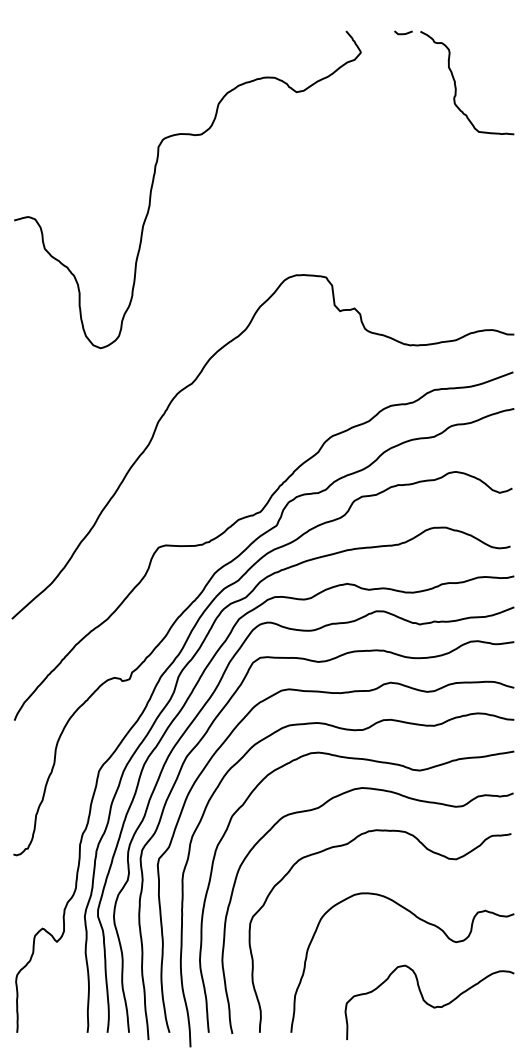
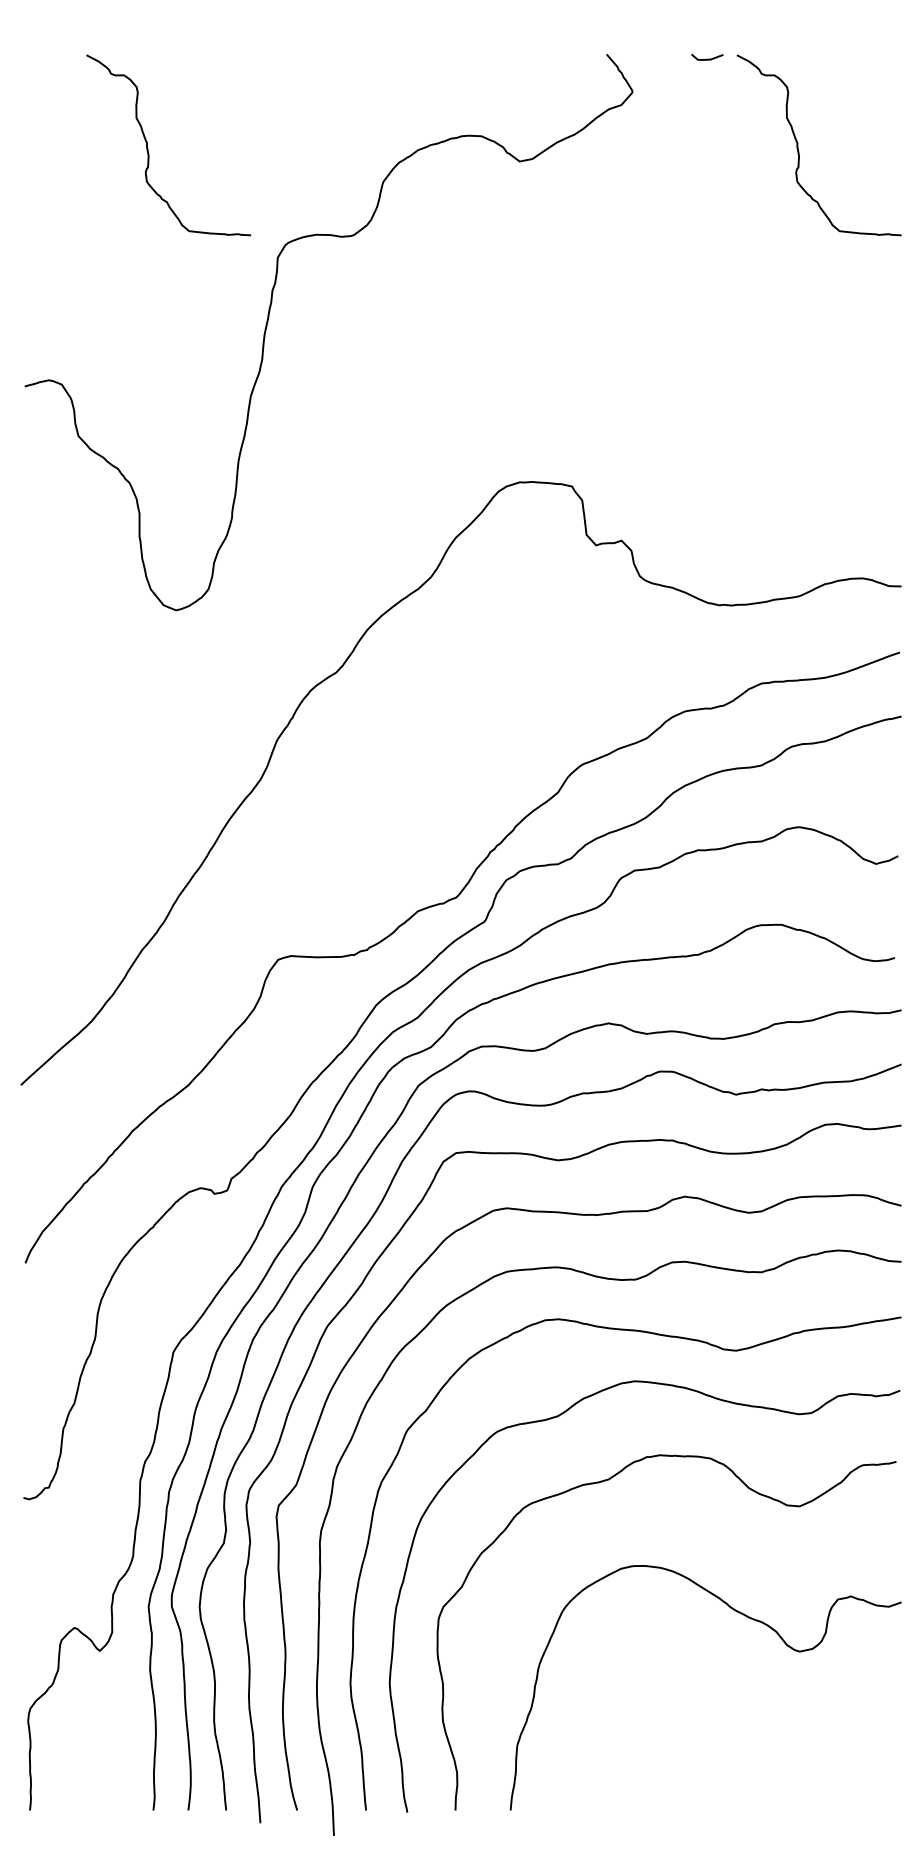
curve: (85, 85) -> (149, 149), added
curve: (427, 1002) -> (749, 1757), removed

